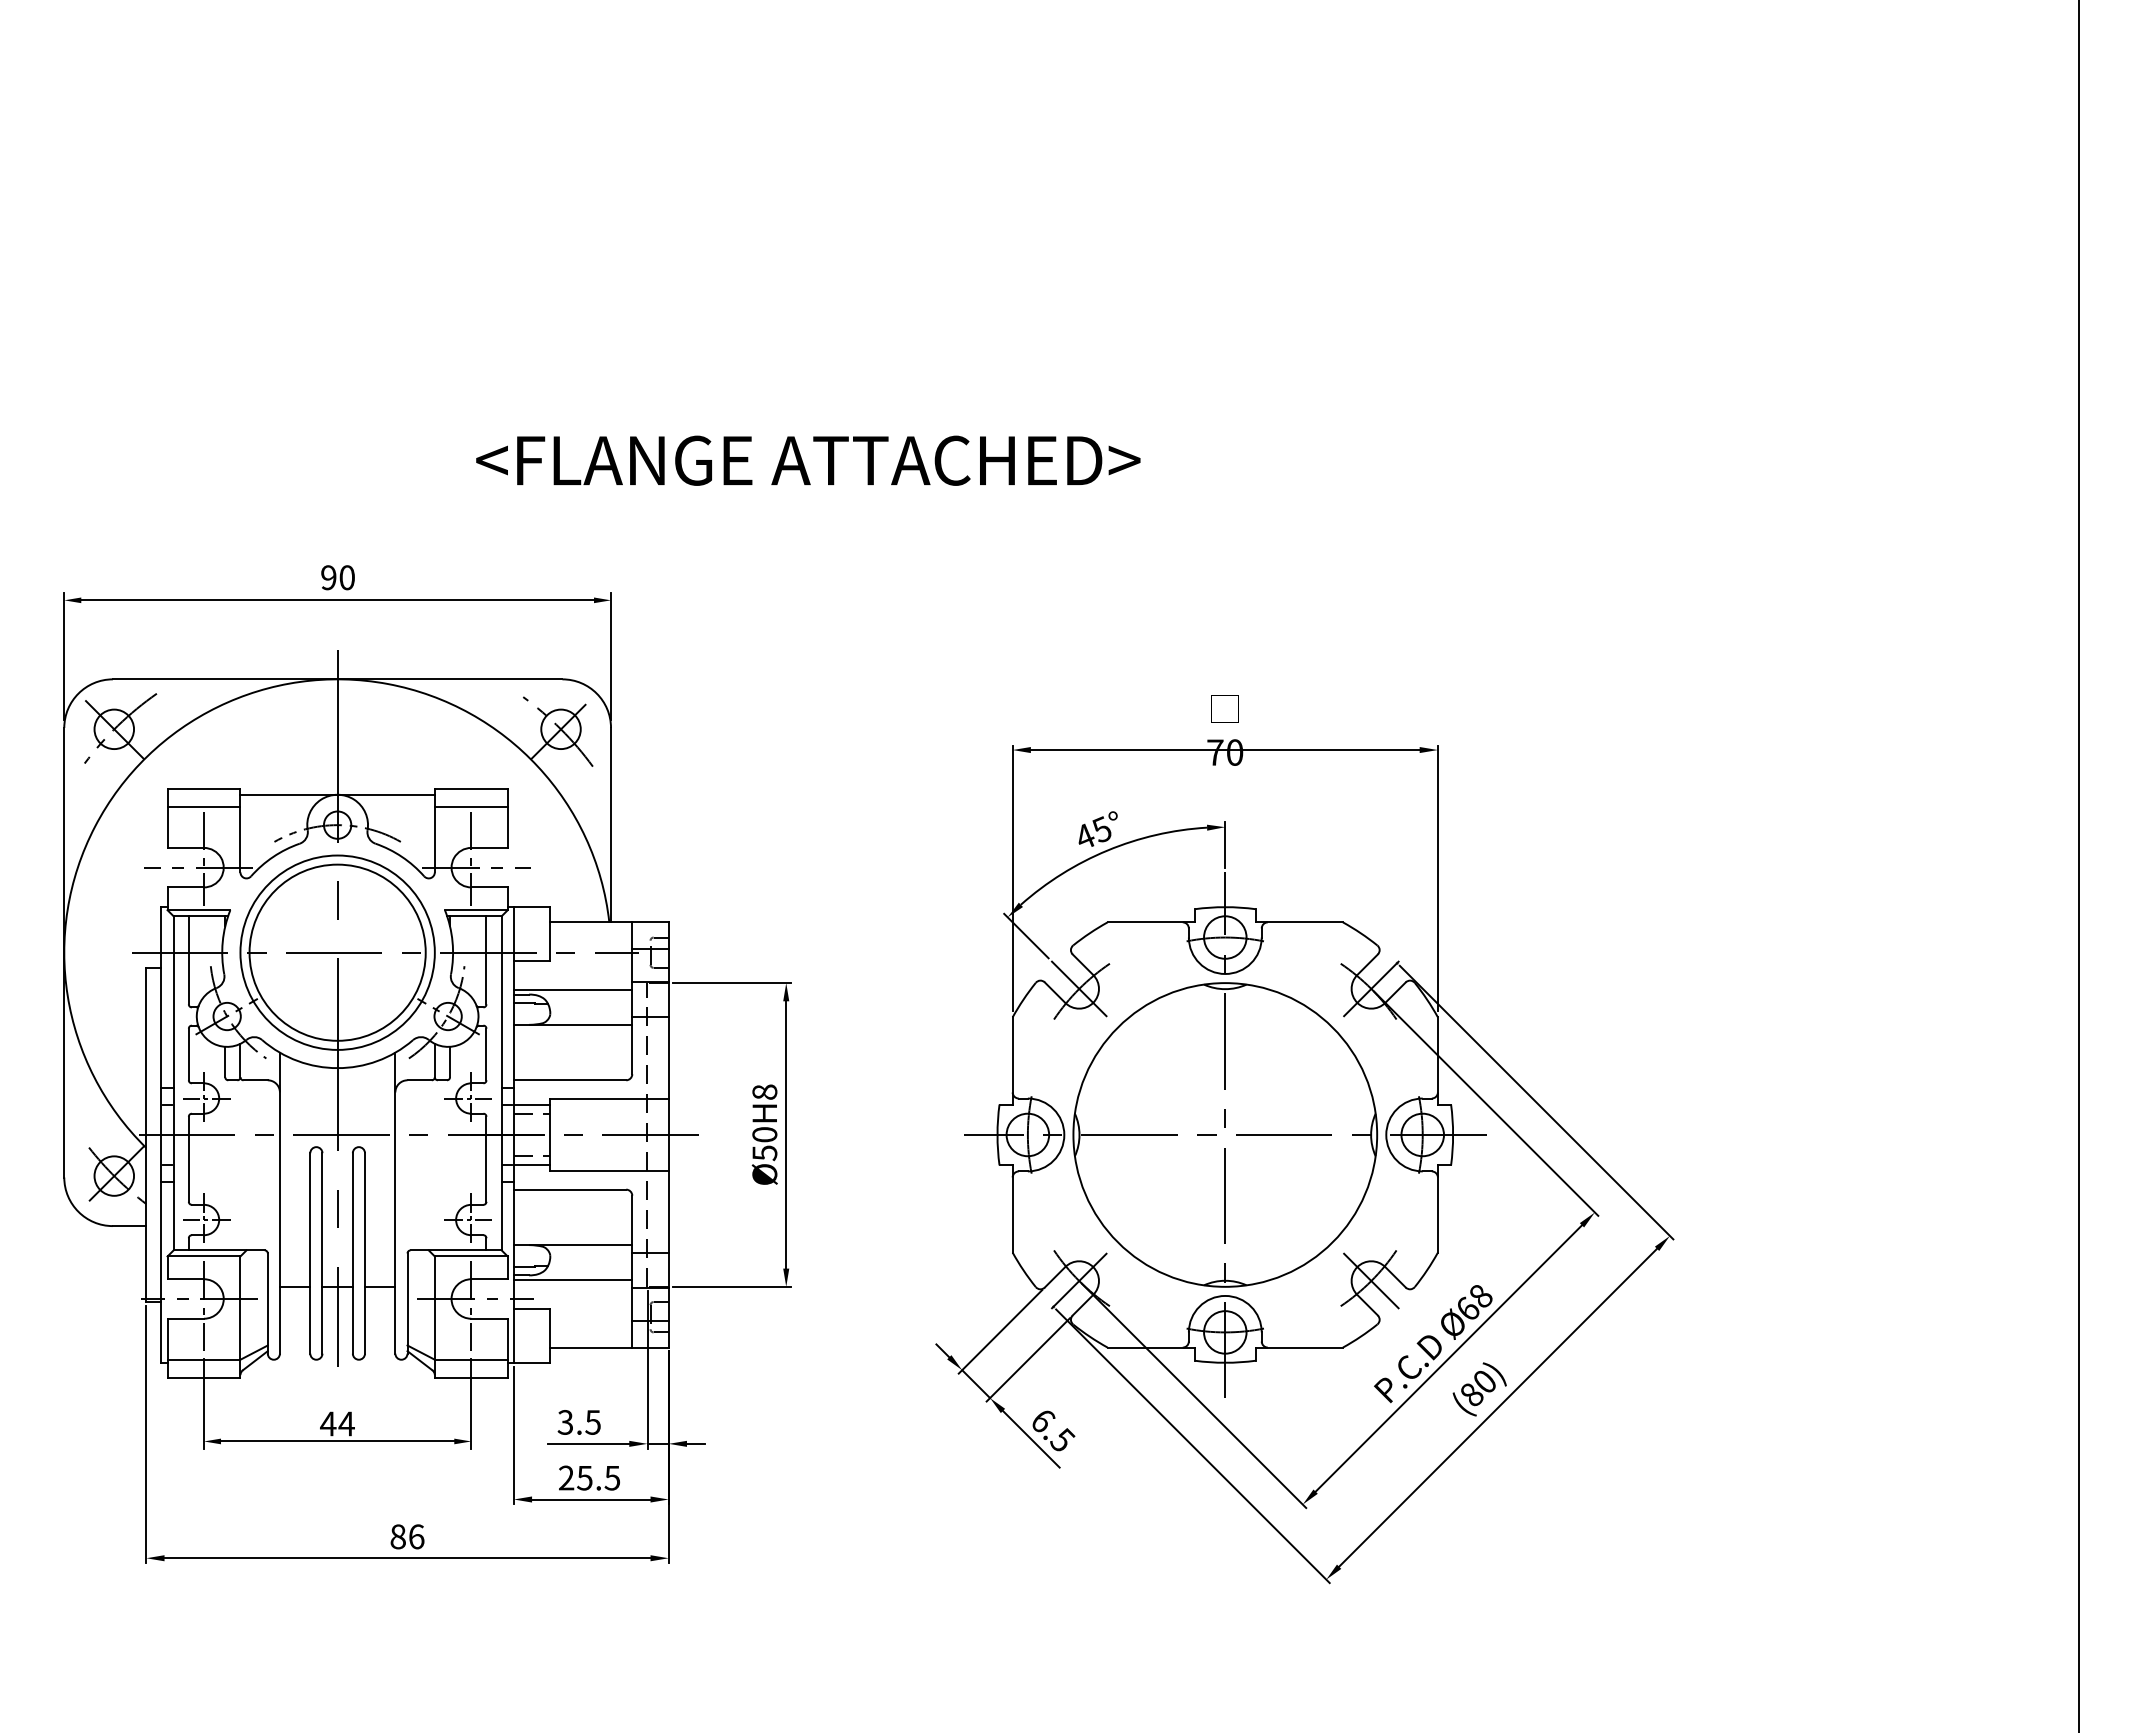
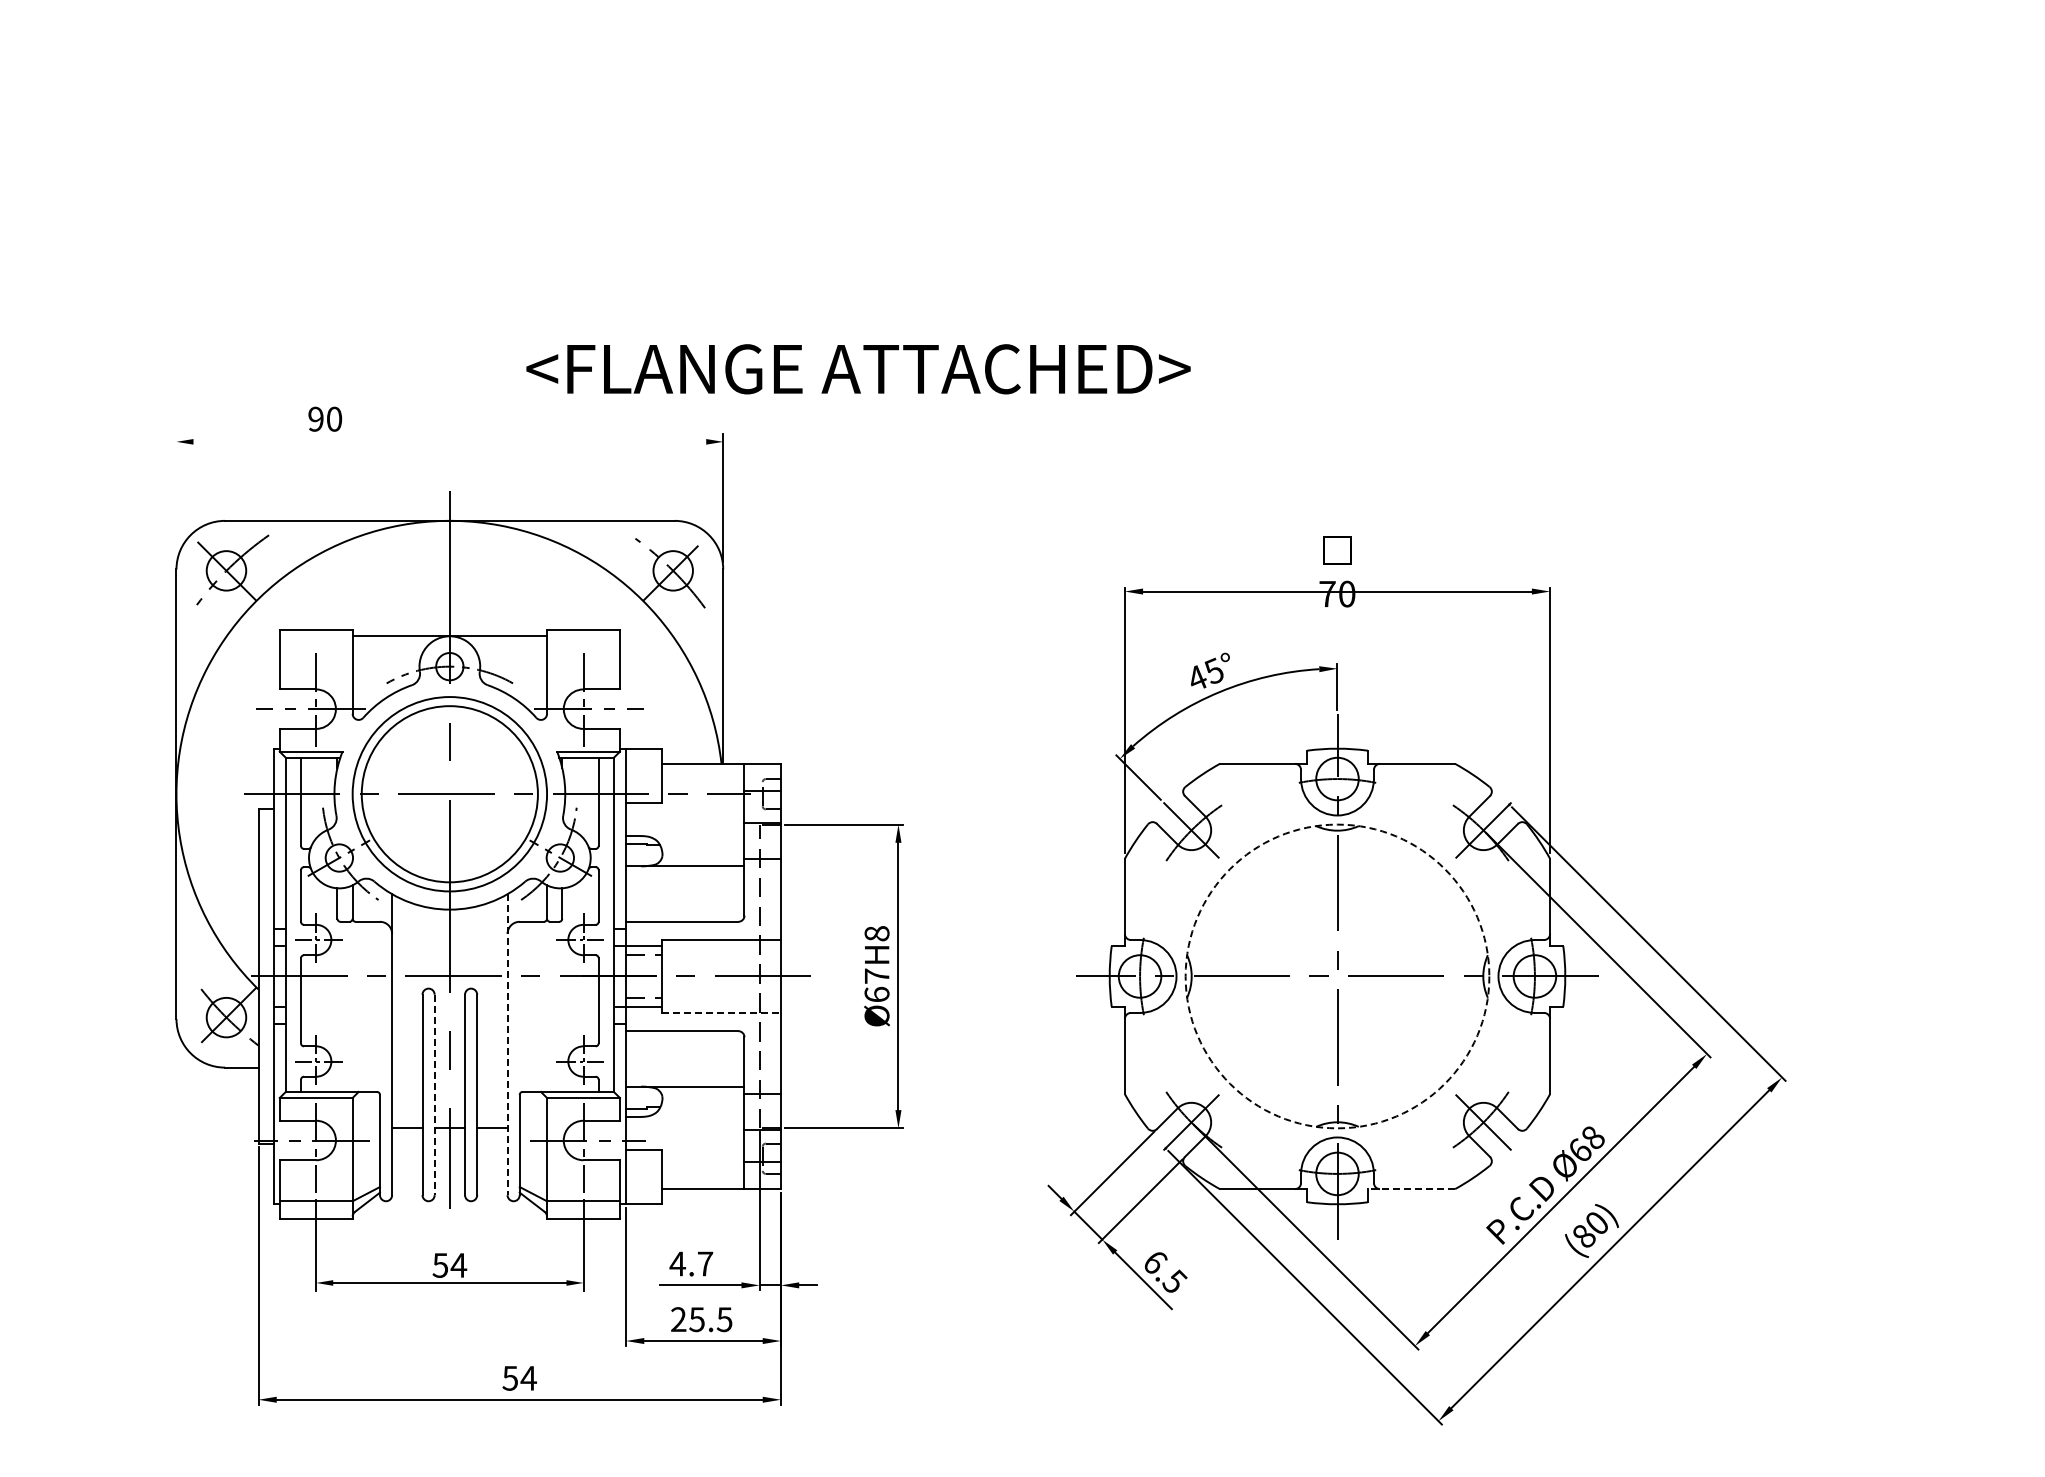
text: (808, 460) -> (858, 369), moved
text: (337, 577) -> (324, 419), moved
line: (337, 600) -> (449, 442), removed
line: (64, 656) -> (176, 498), removed
line: (203, 806) -> (315, 648), removed
line: (470, 806) -> (582, 648), removed
line: (572, 989) -> (684, 831), removed
circle: (1225, 1134) -> (1337, 976), solid -> dashed
text: (764, 1144) -> (876, 986), Ø50H8 -> Ø67H8
line: (610, 1171) -> (722, 1013), solid -> dashed
line: (395, 1203) -> (507, 1045), solid -> dashed
line: (322, 1253) -> (434, 1095), solid -> dashed
line: (572, 1280) -> (684, 1122), removed
line: (1299, 1347) -> (1411, 1189), solid -> dashed
text: (578, 1422) -> (690, 1264), 3.5 -> 4.7
text: (328, 1423) -> (440, 1265), 44 -> 54
text: (407, 1536) -> (519, 1378), 86 -> 54

